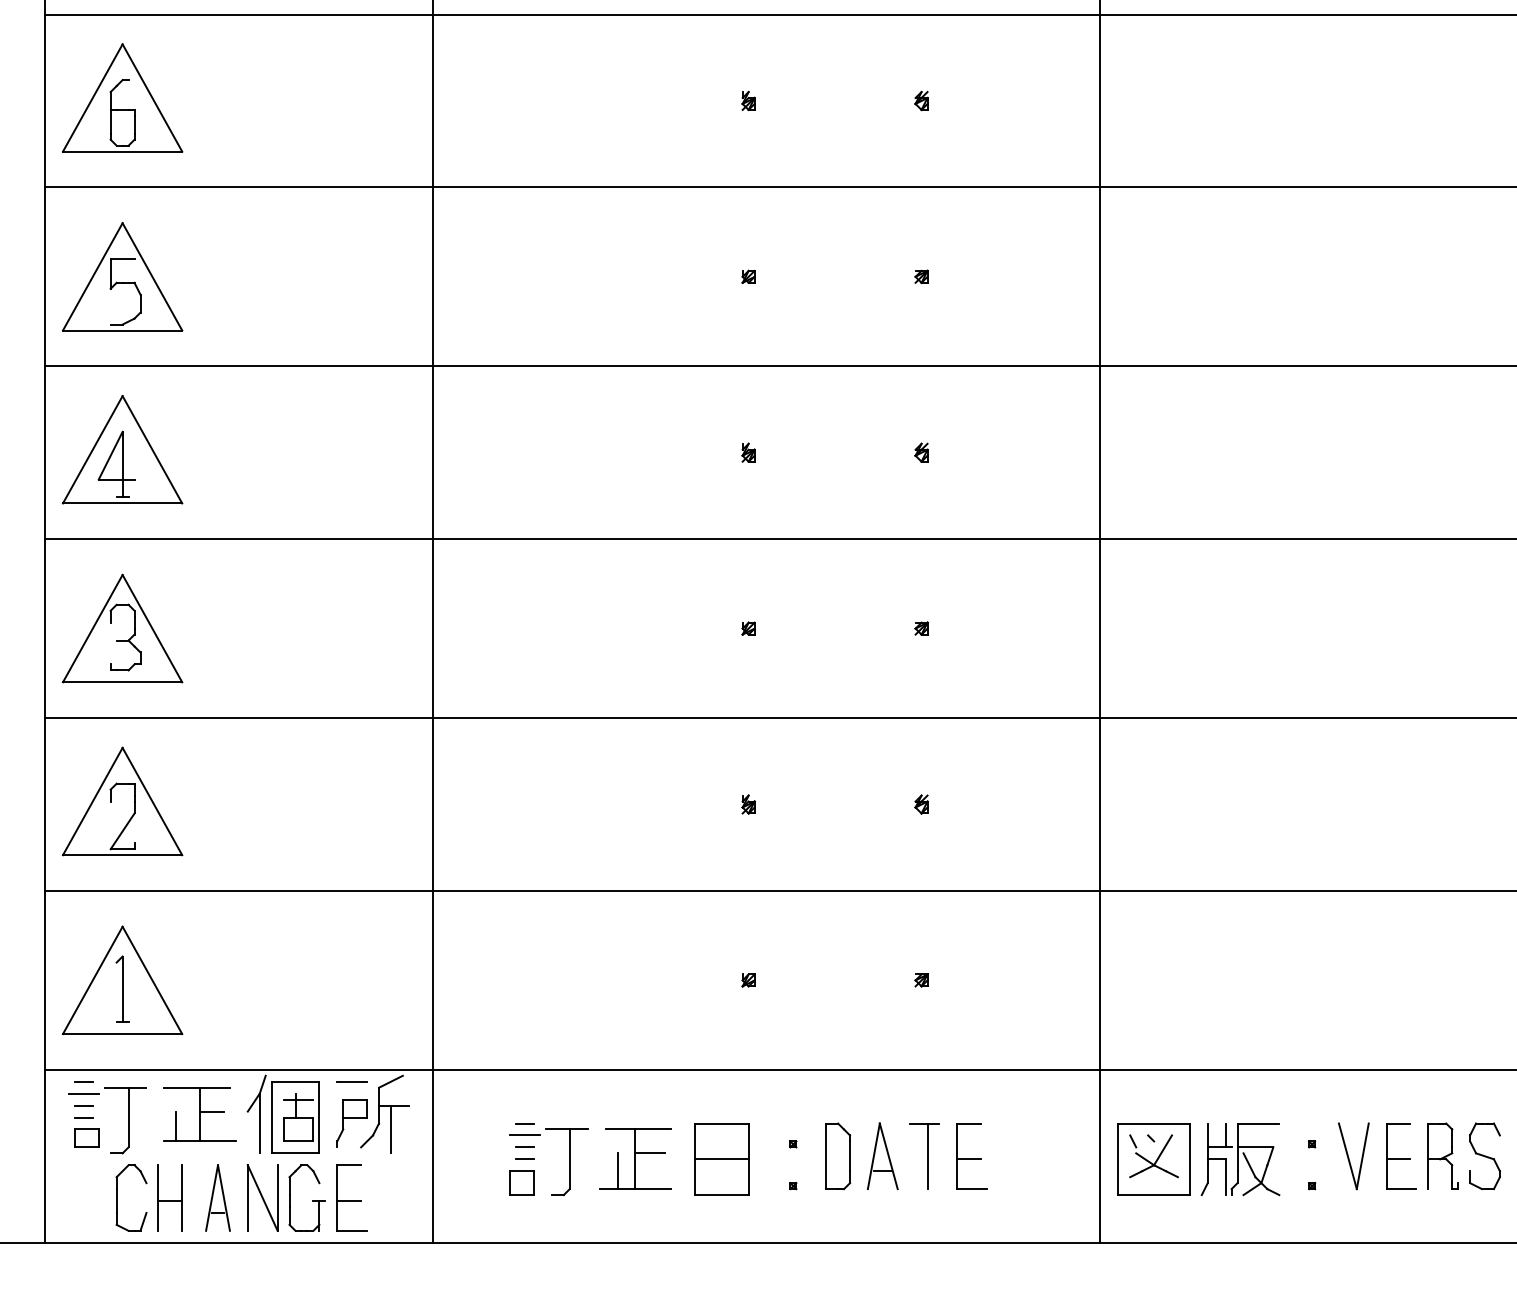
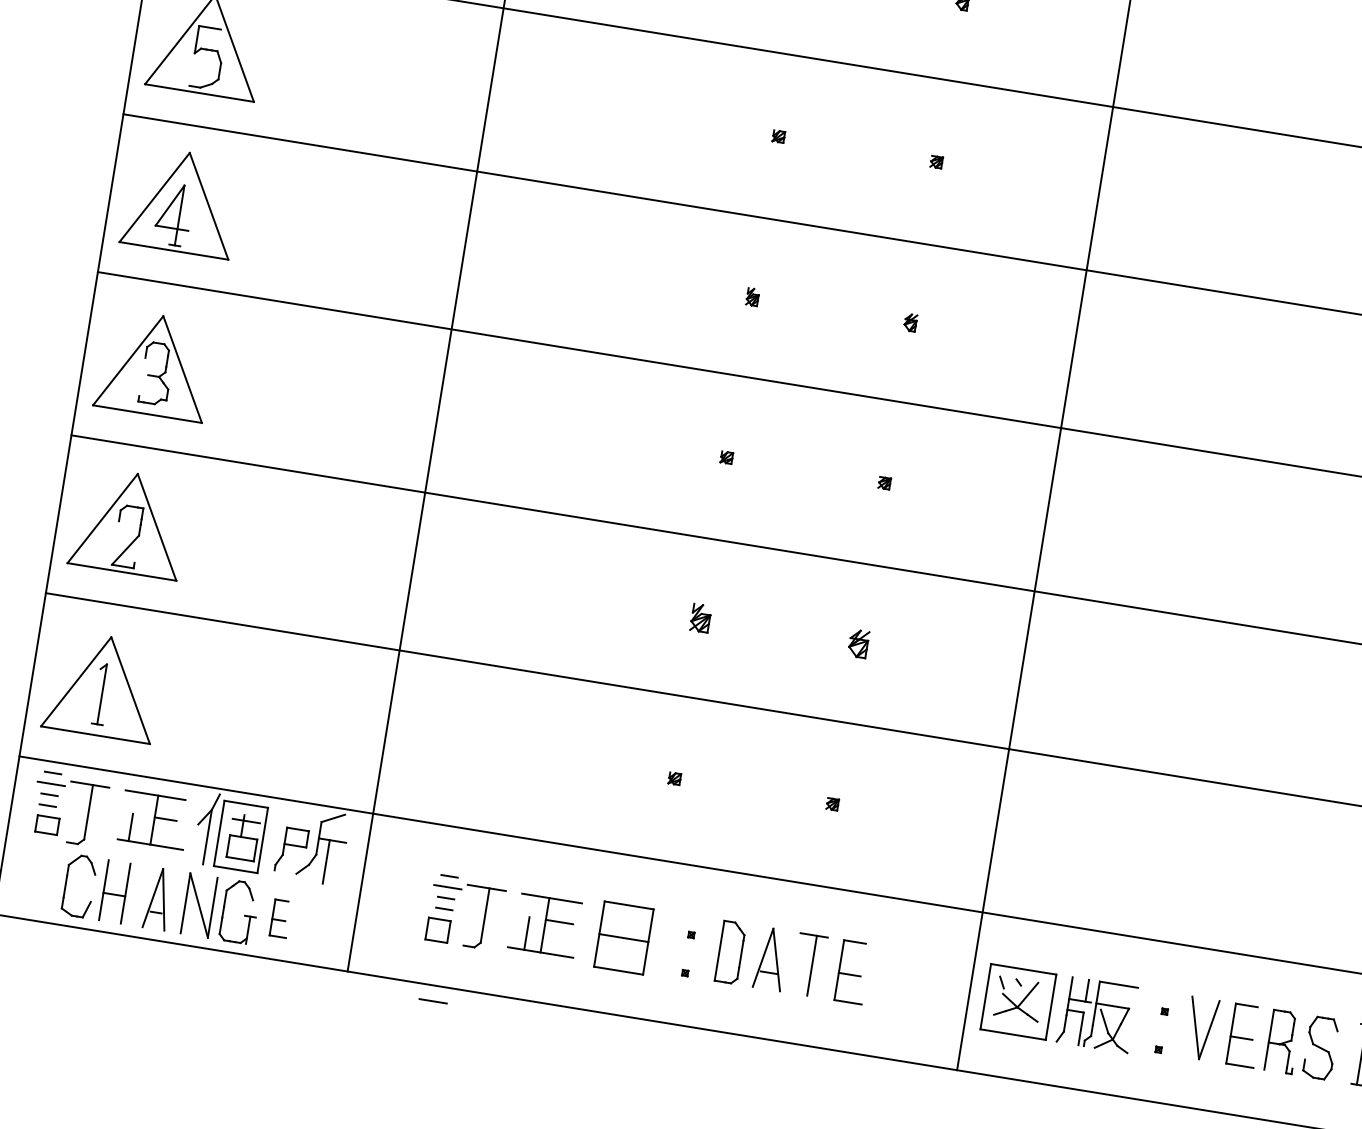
part: (748, 804) -> (700, 618), size x1.6
part: (921, 804) -> (858, 643), size x1.6
line: (351, 1081) -> (432, 1000), moved
part: (351, 1197) -> (280, 918), size x0.6

